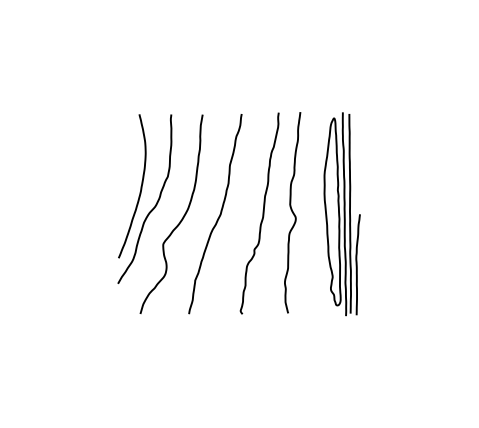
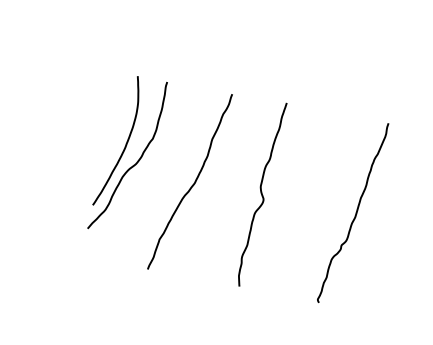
curve: (262, 213) -> (355, 213), moved
part: (341, 214) -> (306, 204), removed
curve: (181, 218) -> (157, 179), removed

